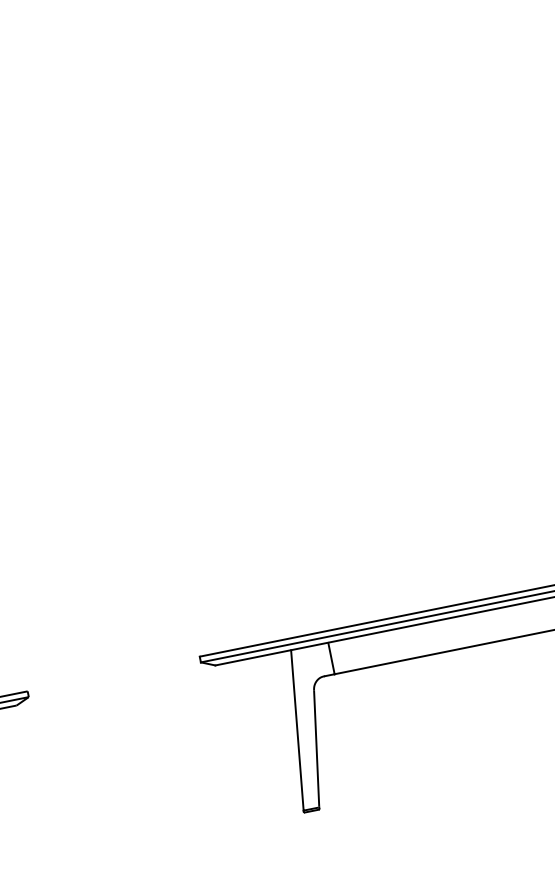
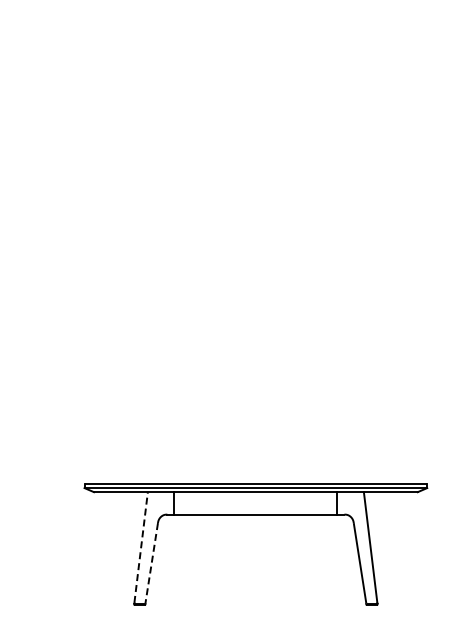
line: (297, 729) -> (141, 547), solid -> dashed
line: (316, 749) -> (151, 563), solid -> dashed

